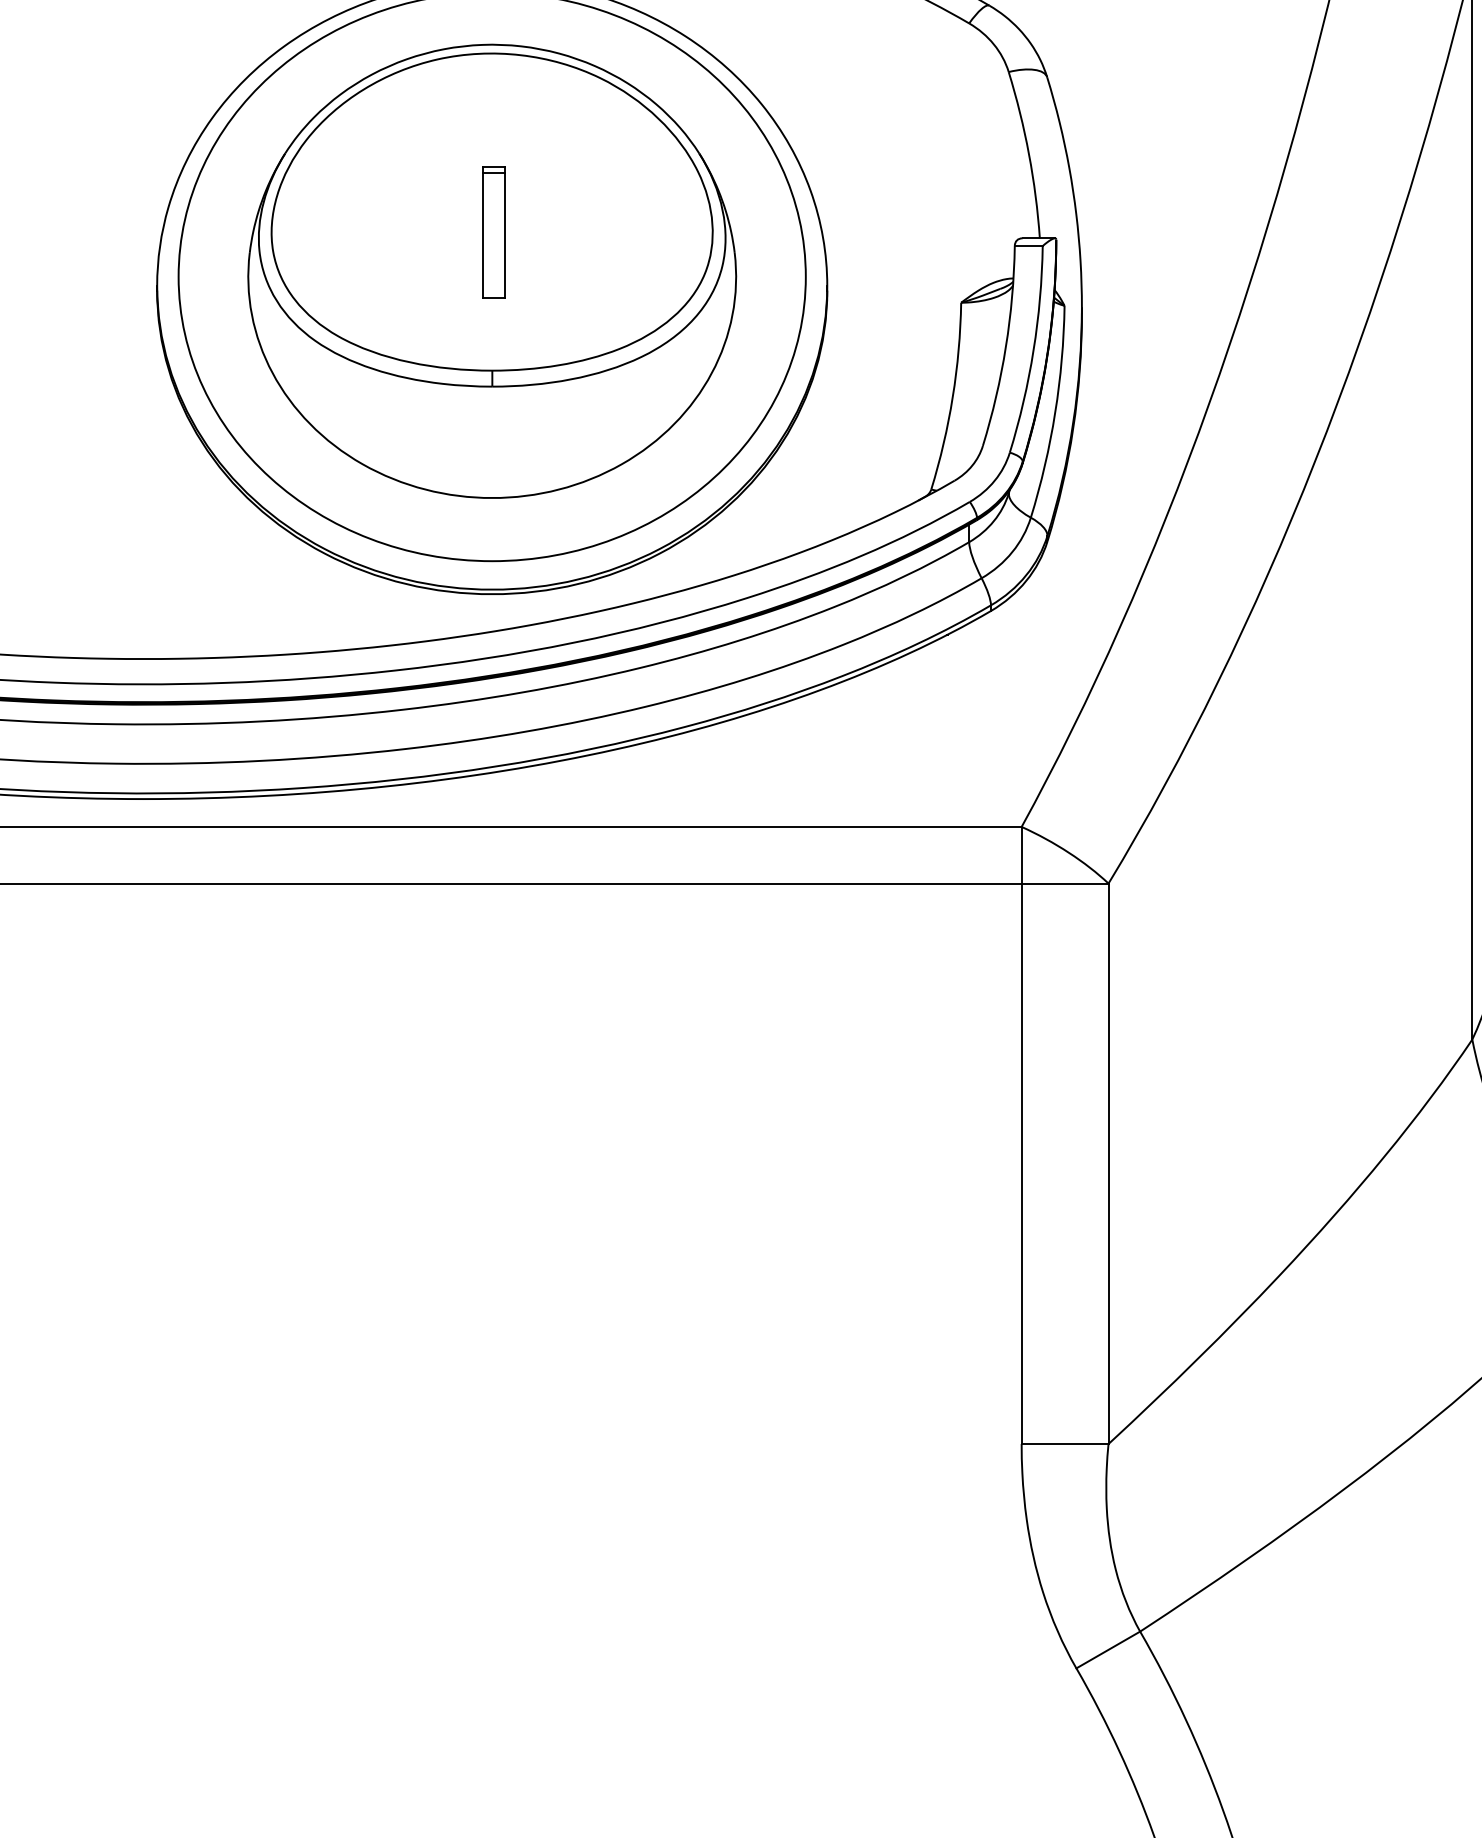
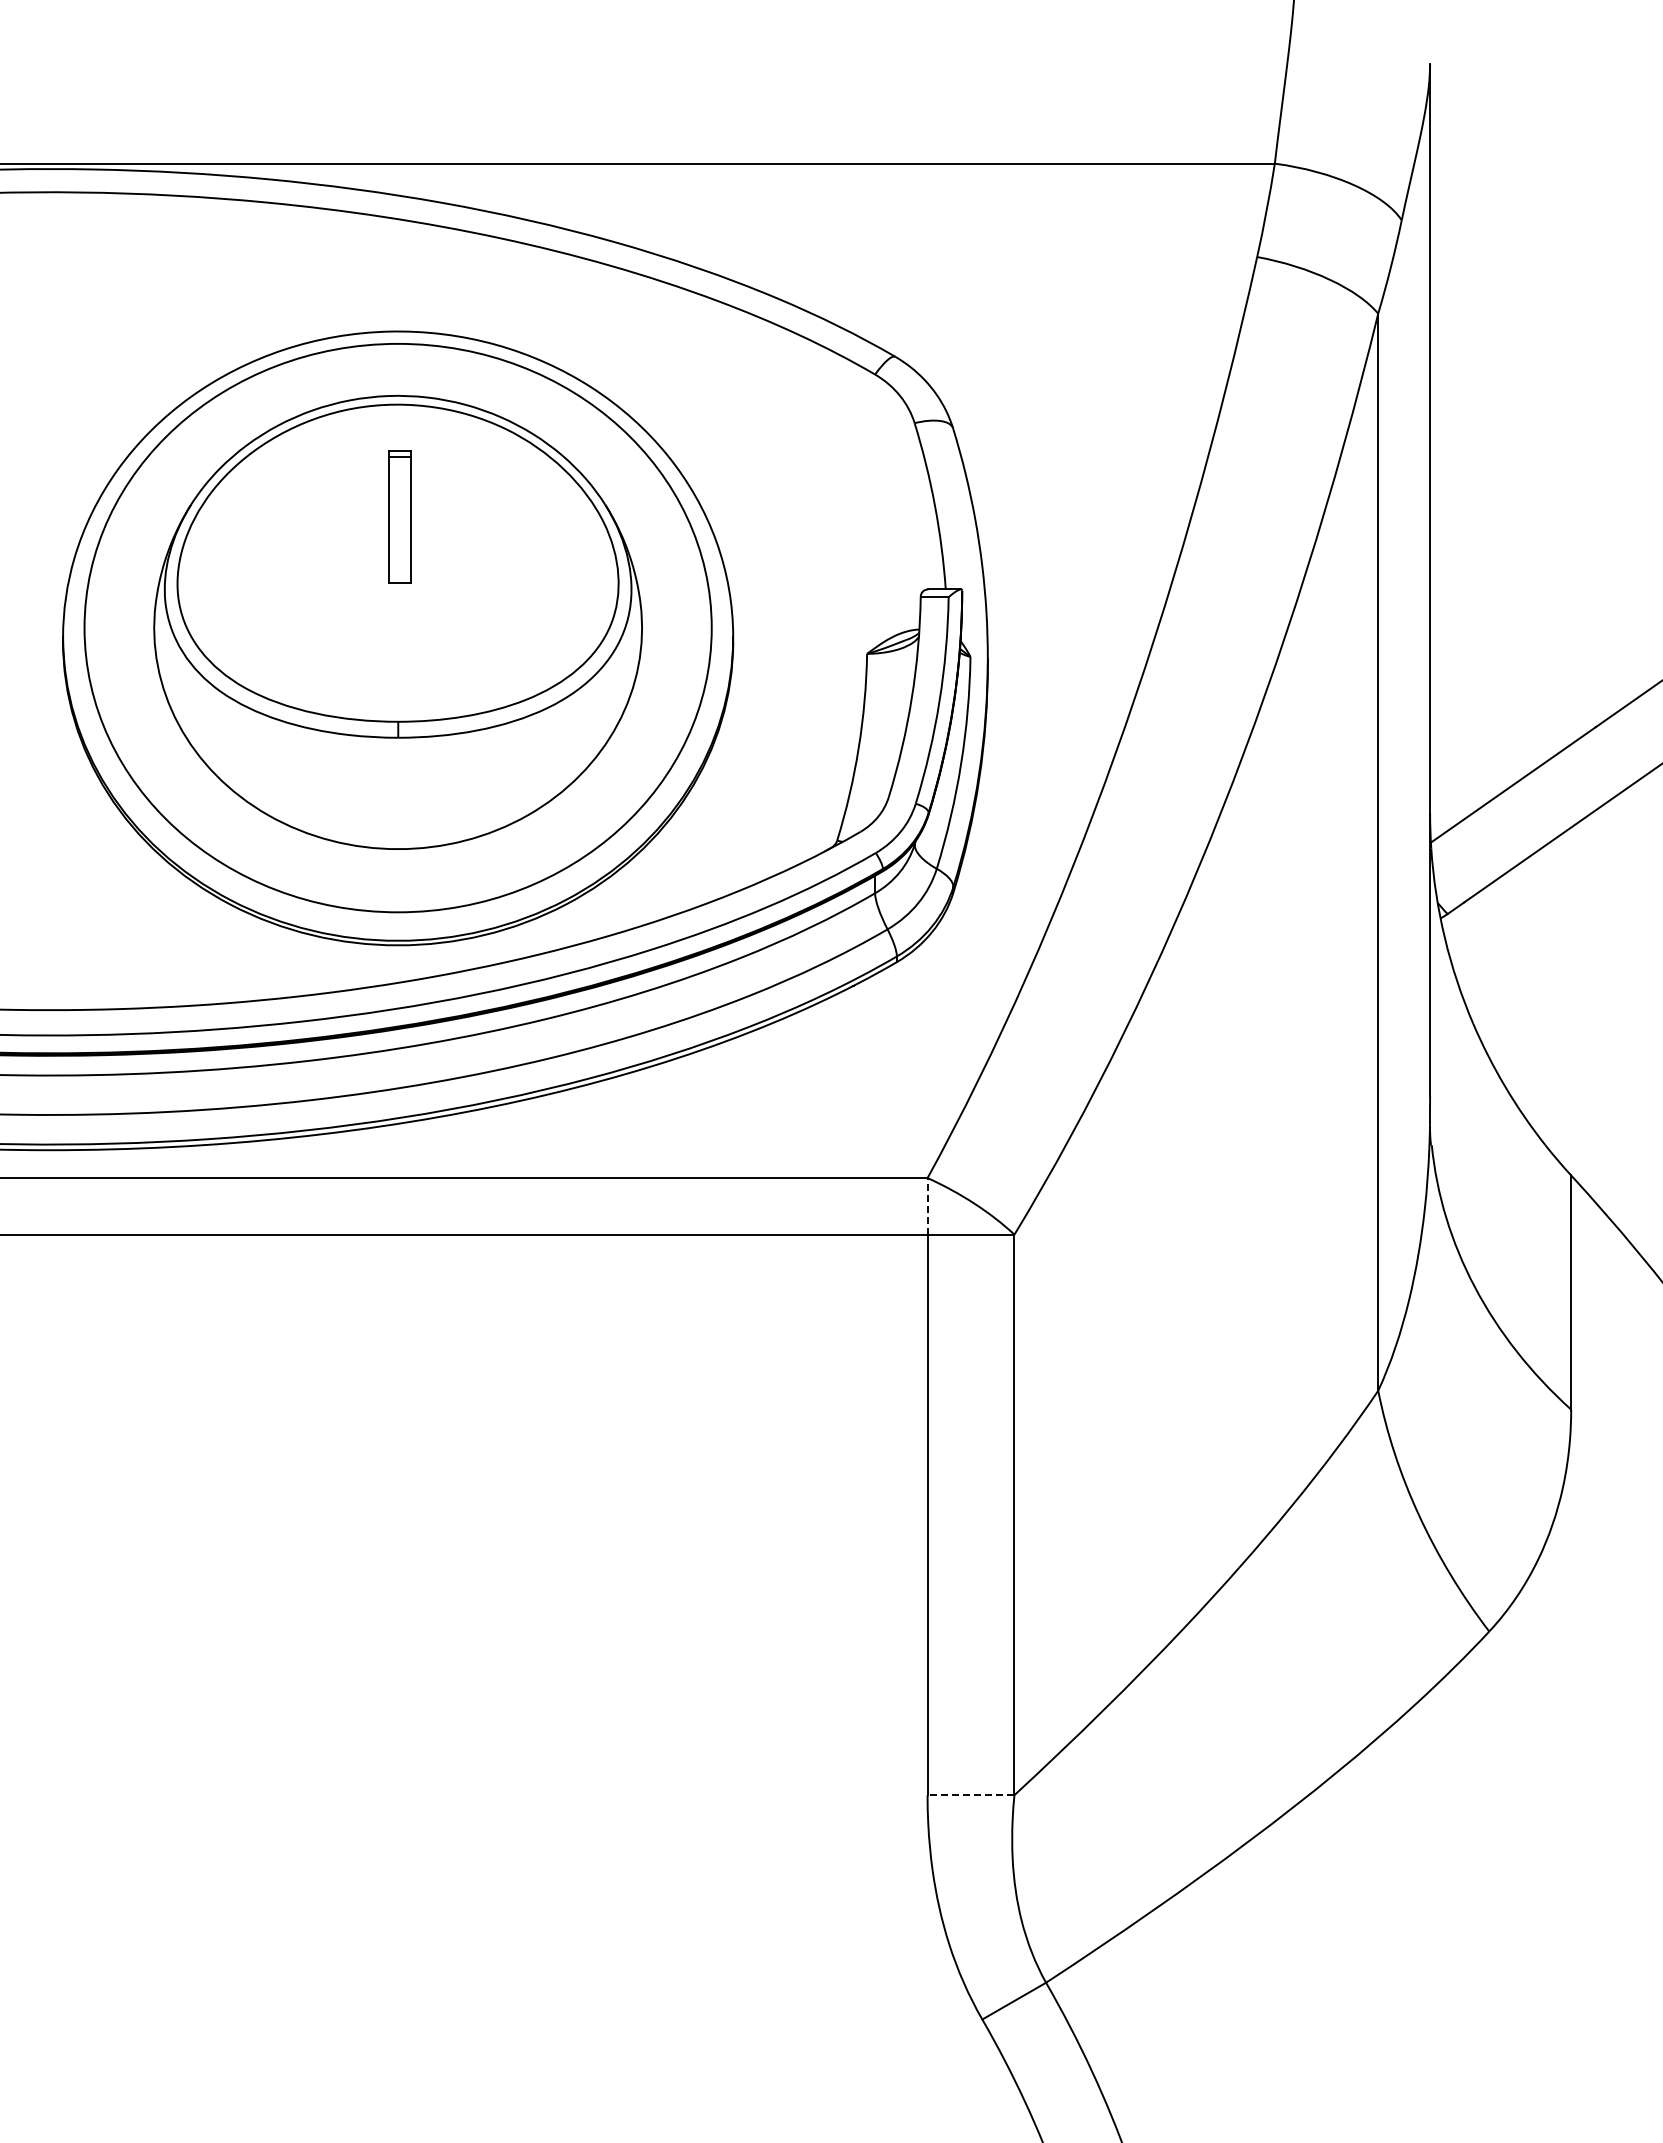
part: (493, 232) -> (399, 516), moved
line: (1021, 854) -> (927, 1205), solid -> dashed
line: (1064, 1444) -> (970, 1795), solid -> dashed

